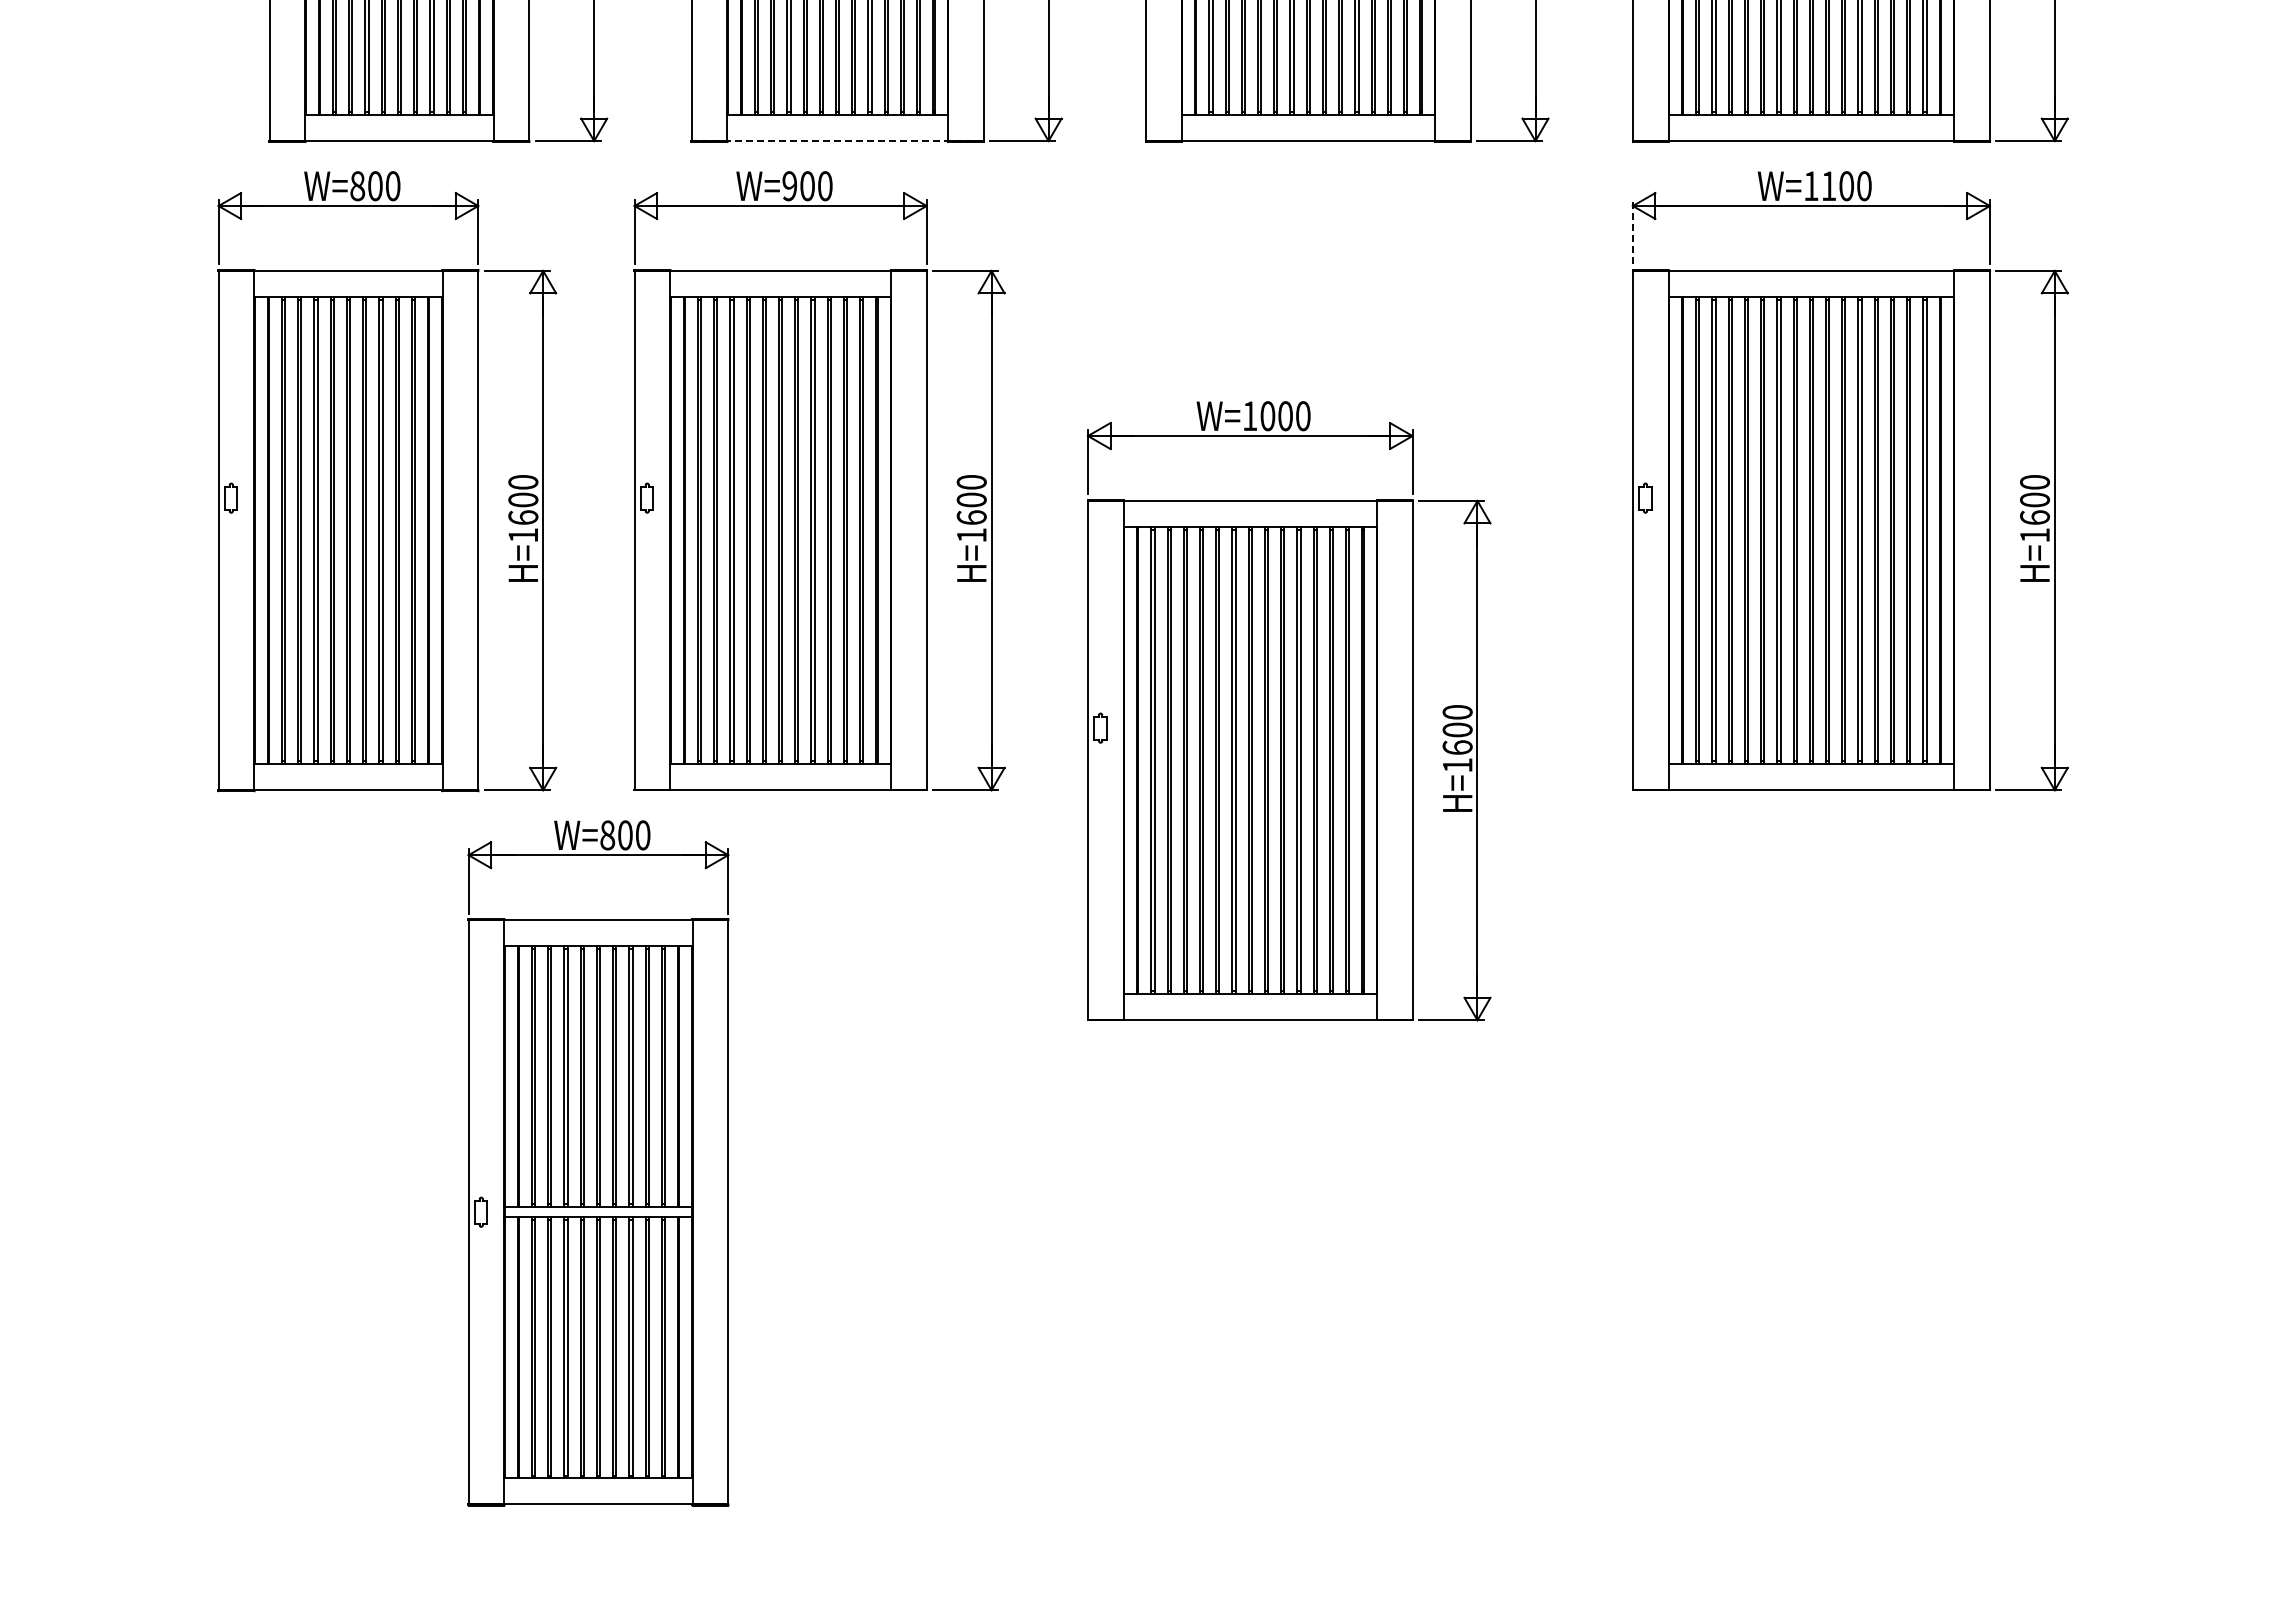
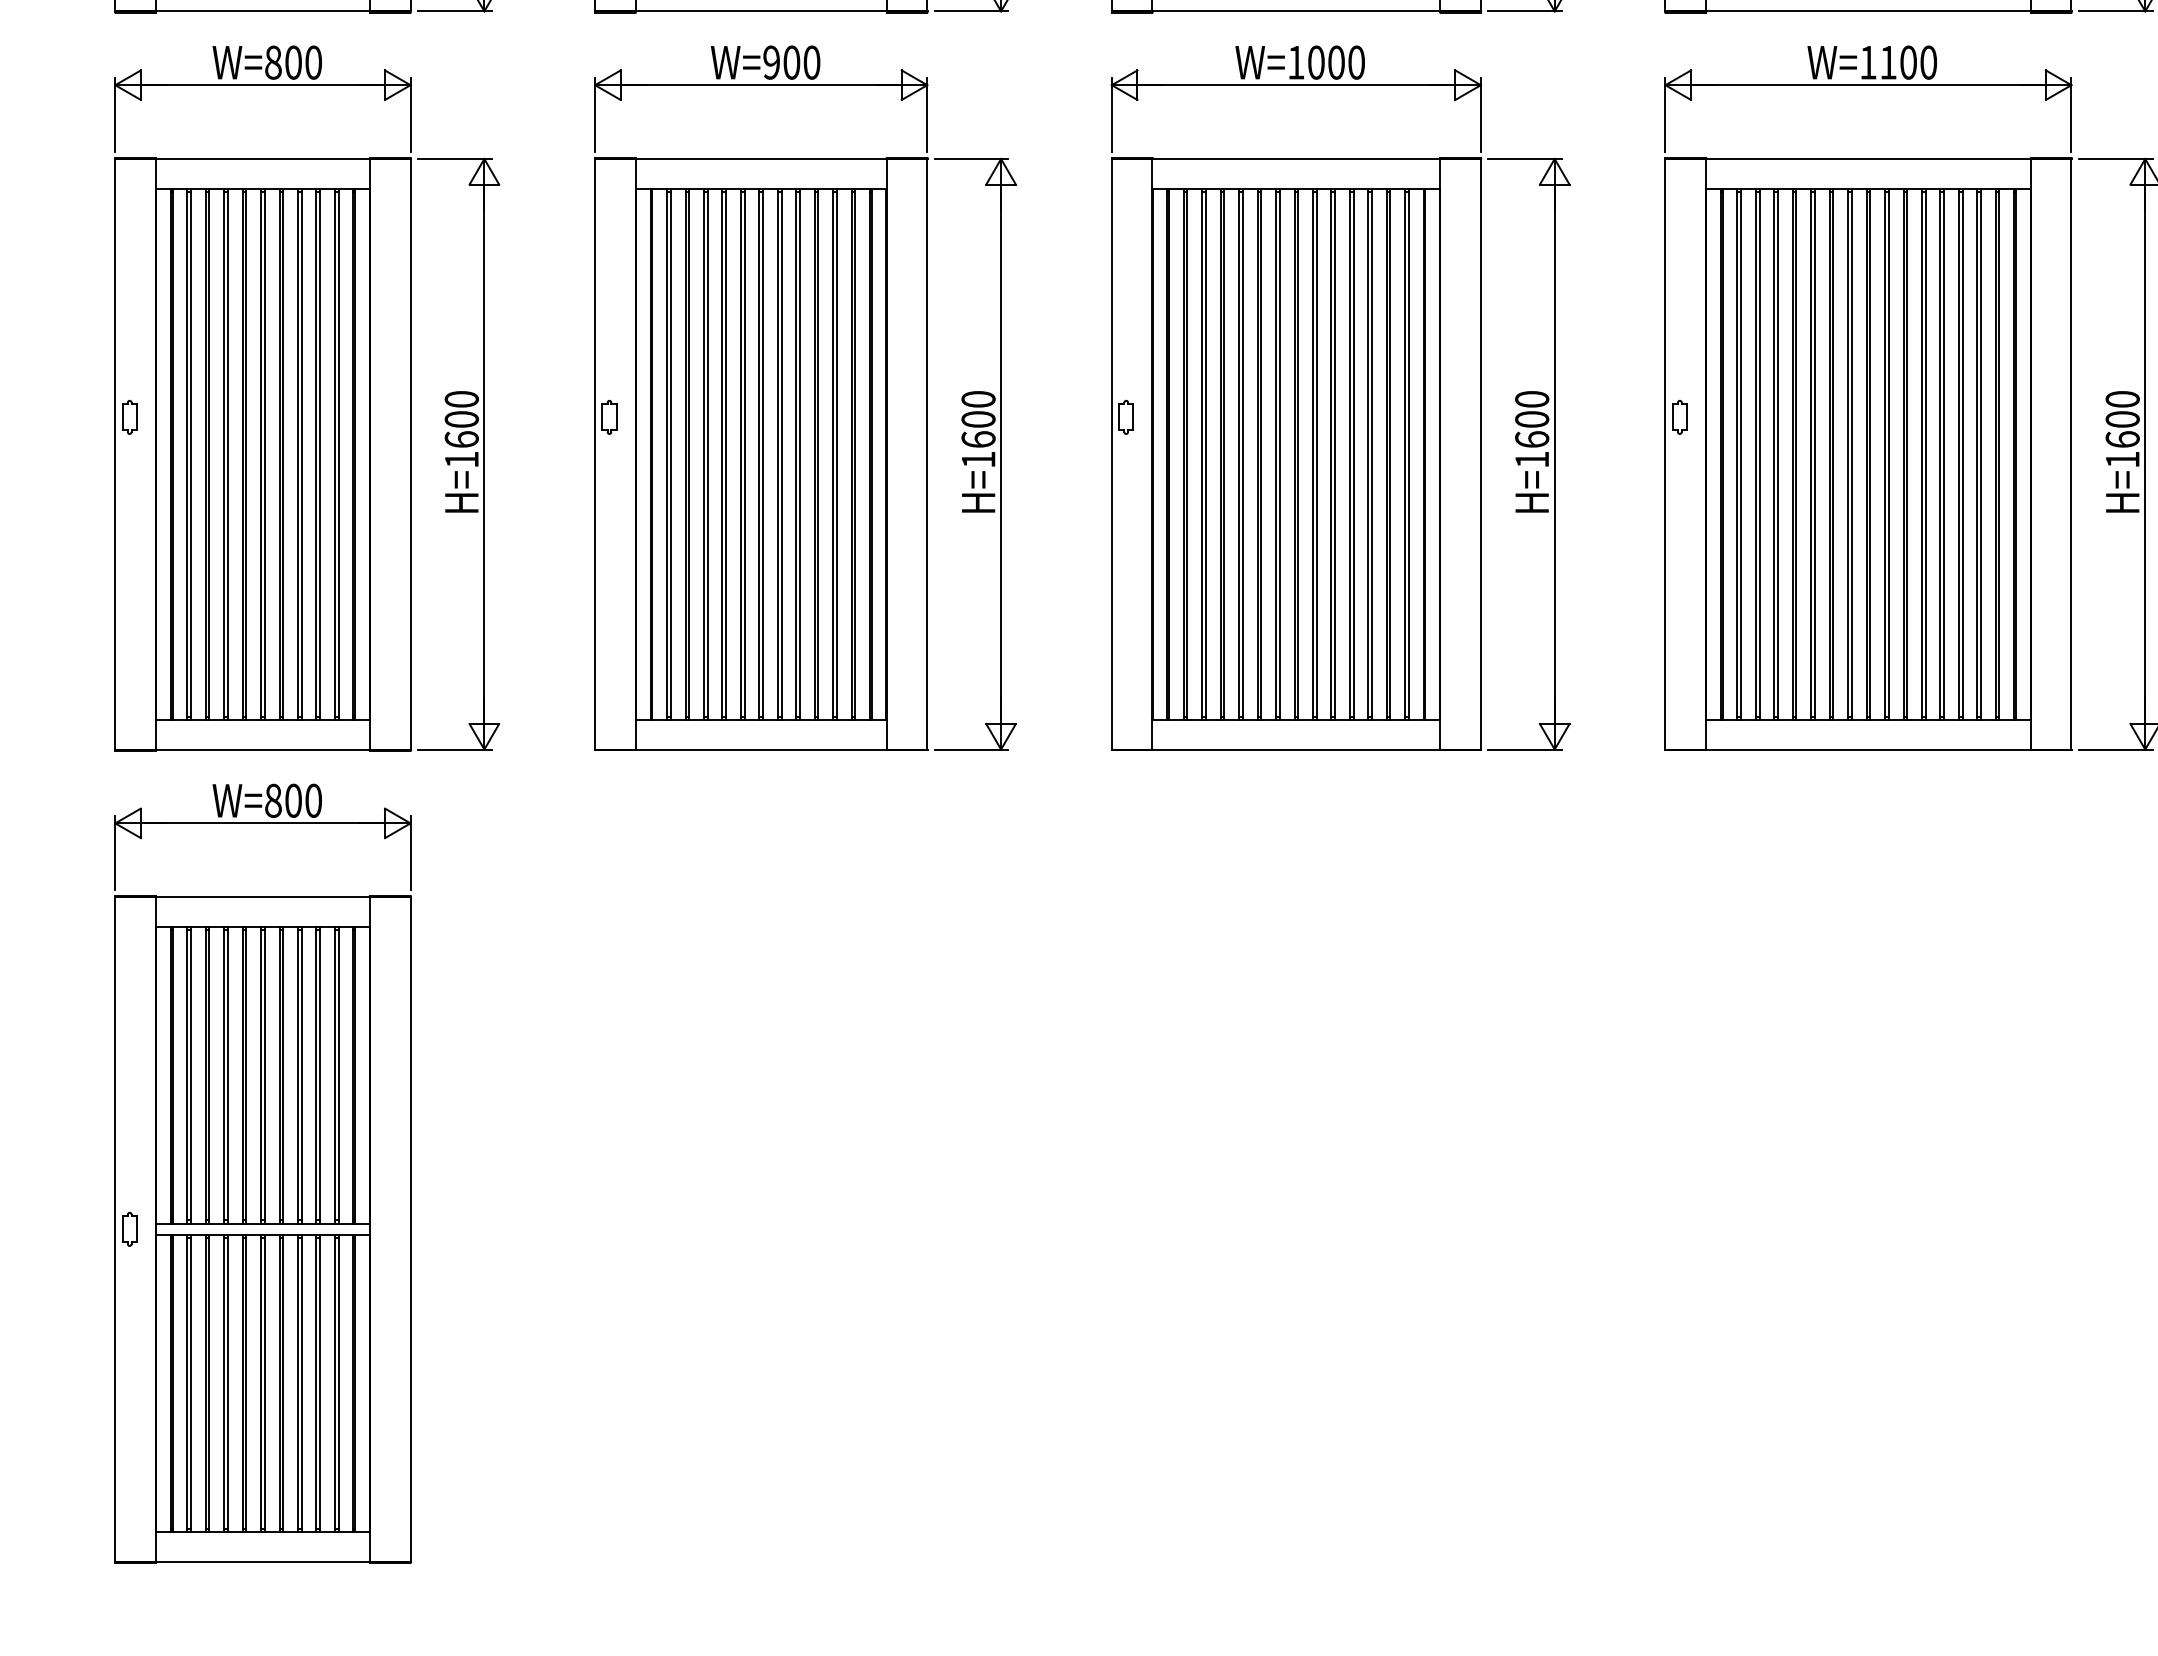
line: (837, 141) -> (761, 11), dashed -> solid
line: (1632, 231) -> (1665, 114), dashed -> solid
part: (387, 481) -> (307, 398), moved
part: (819, 481) -> (805, 398), moved
part: (1288, 711) -> (1339, 398), moved
part: (598, 1163) -> (262, 1173), moved

